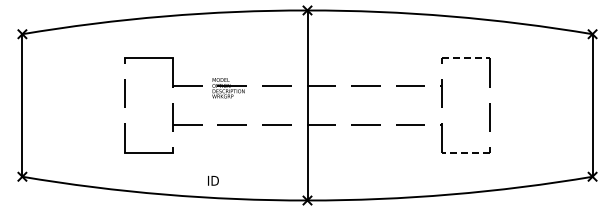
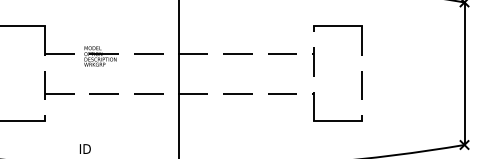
line: (465, 57) -> (337, 25), dashed -> solid
line: (465, 153) -> (337, 121), dashed -> solid

